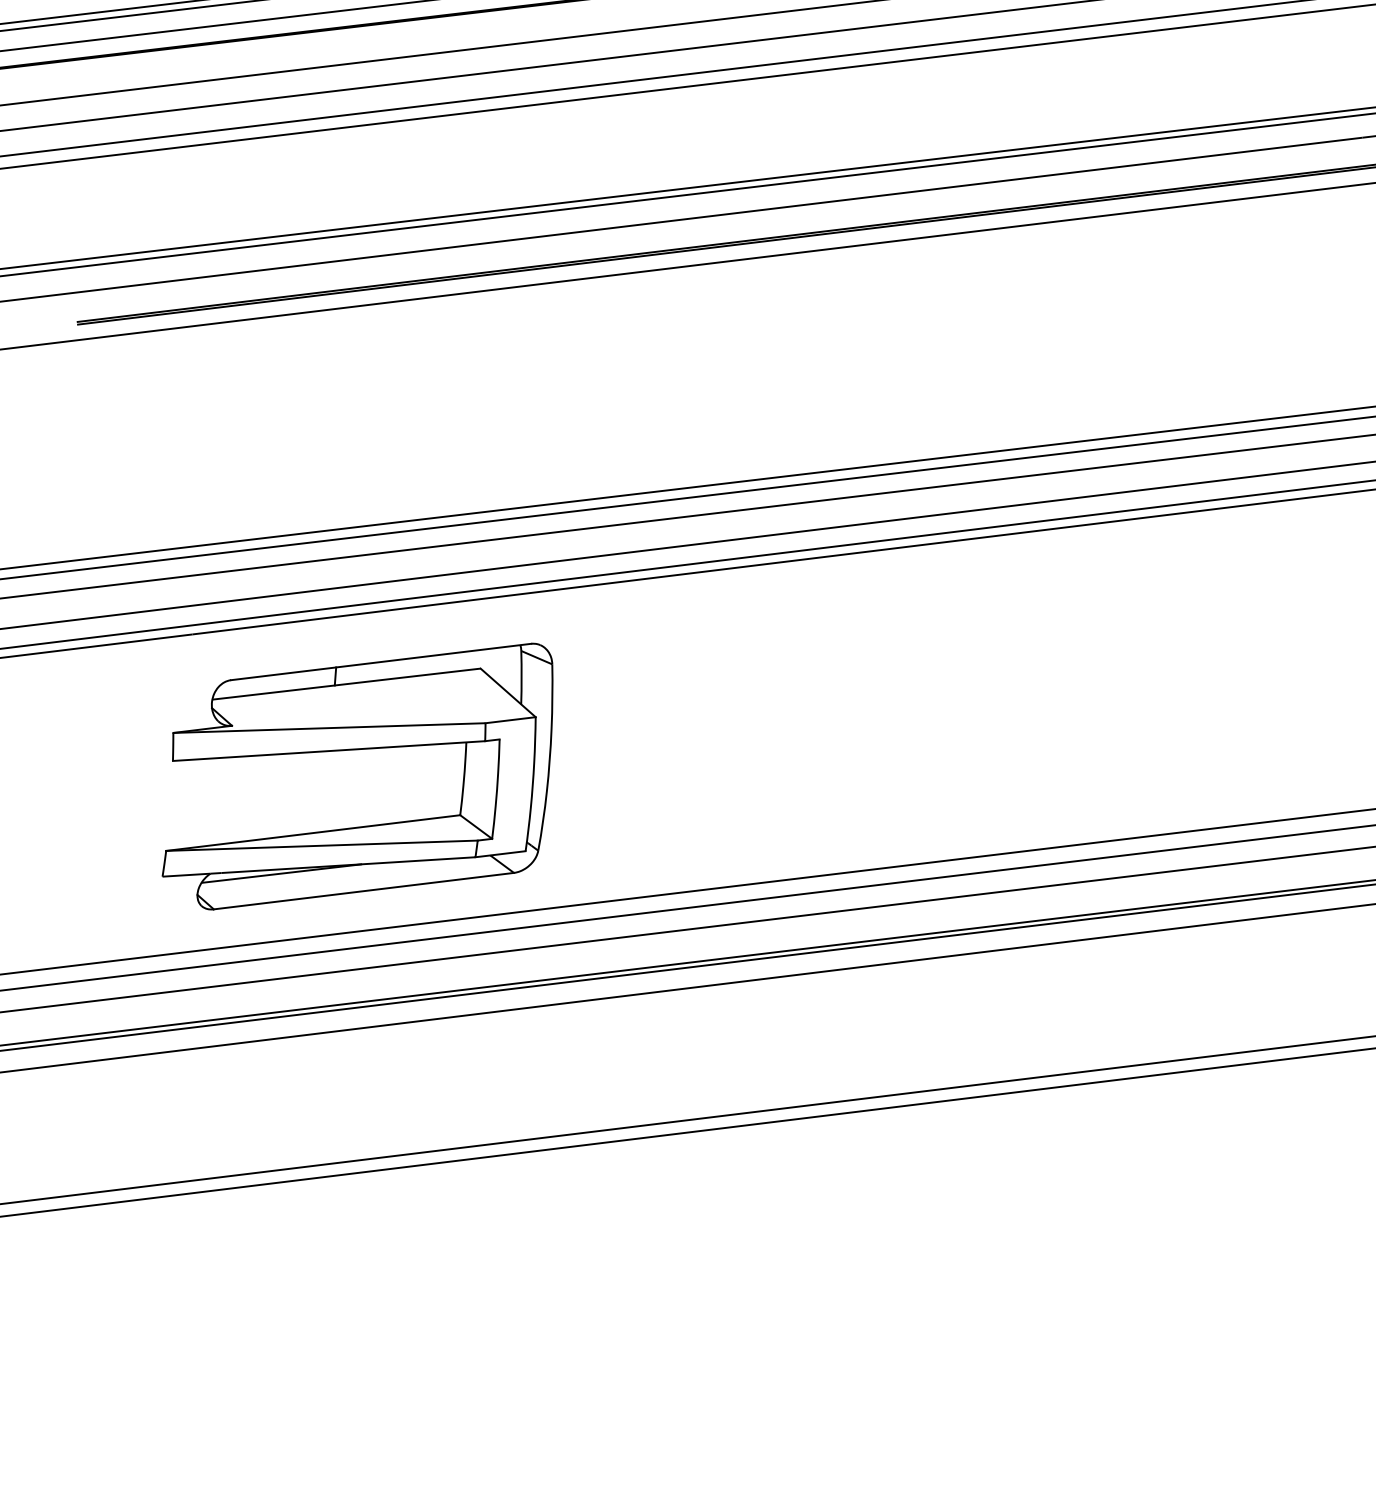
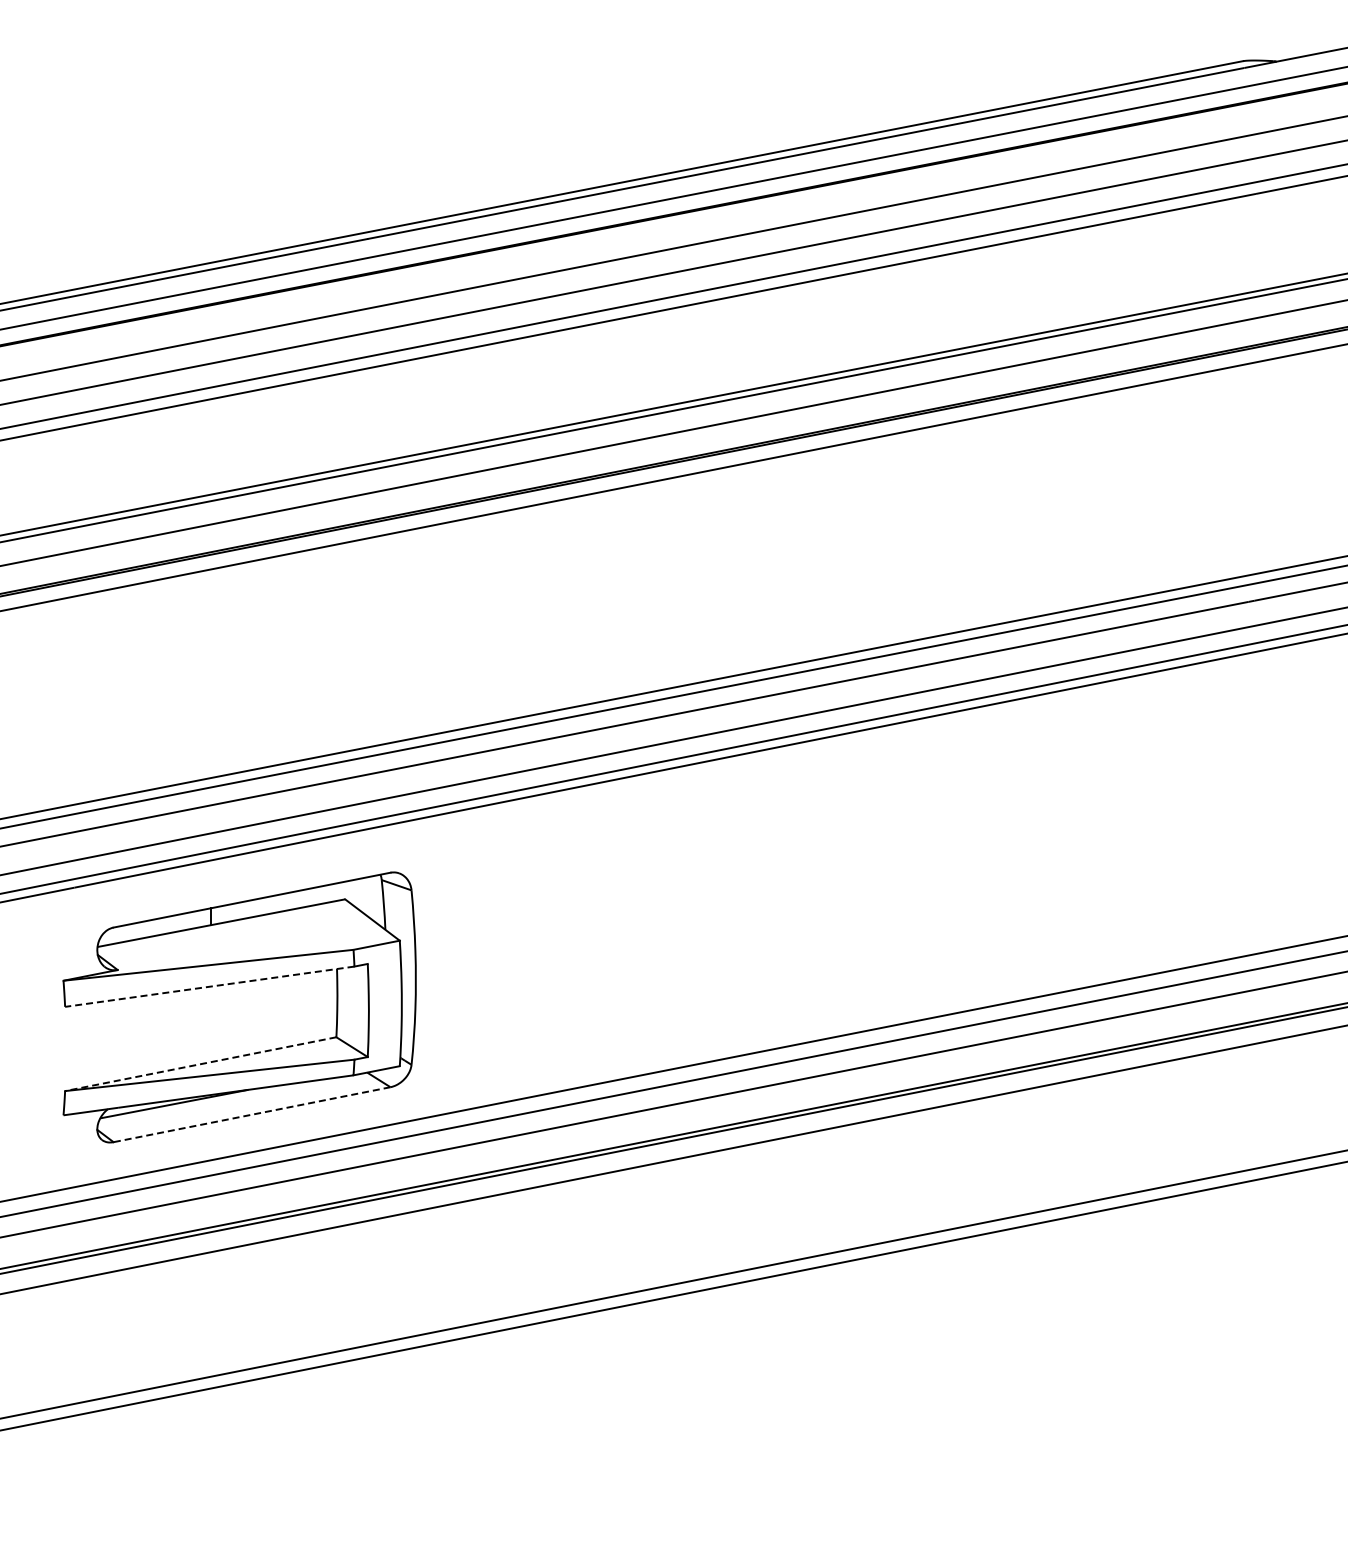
line: (328, 750) -> (209, 986), solid -> dashed
line: (312, 833) -> (200, 1064), solid -> dashed
line: (363, 890) -> (251, 1114), solid -> dashed

